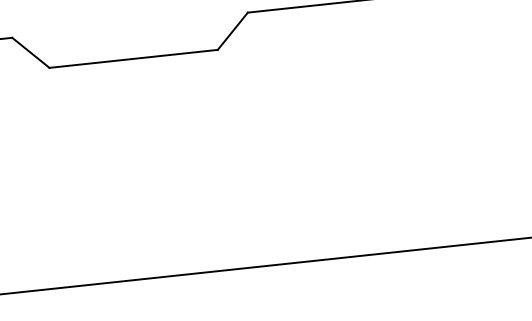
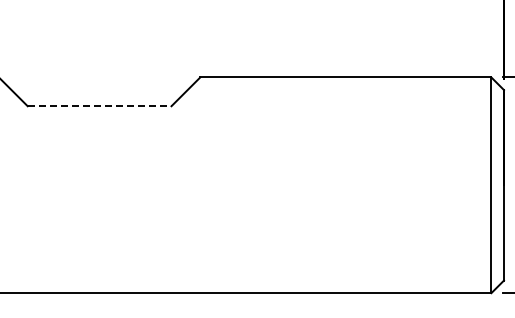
line: (133, 59) -> (99, 106), solid -> dashed

